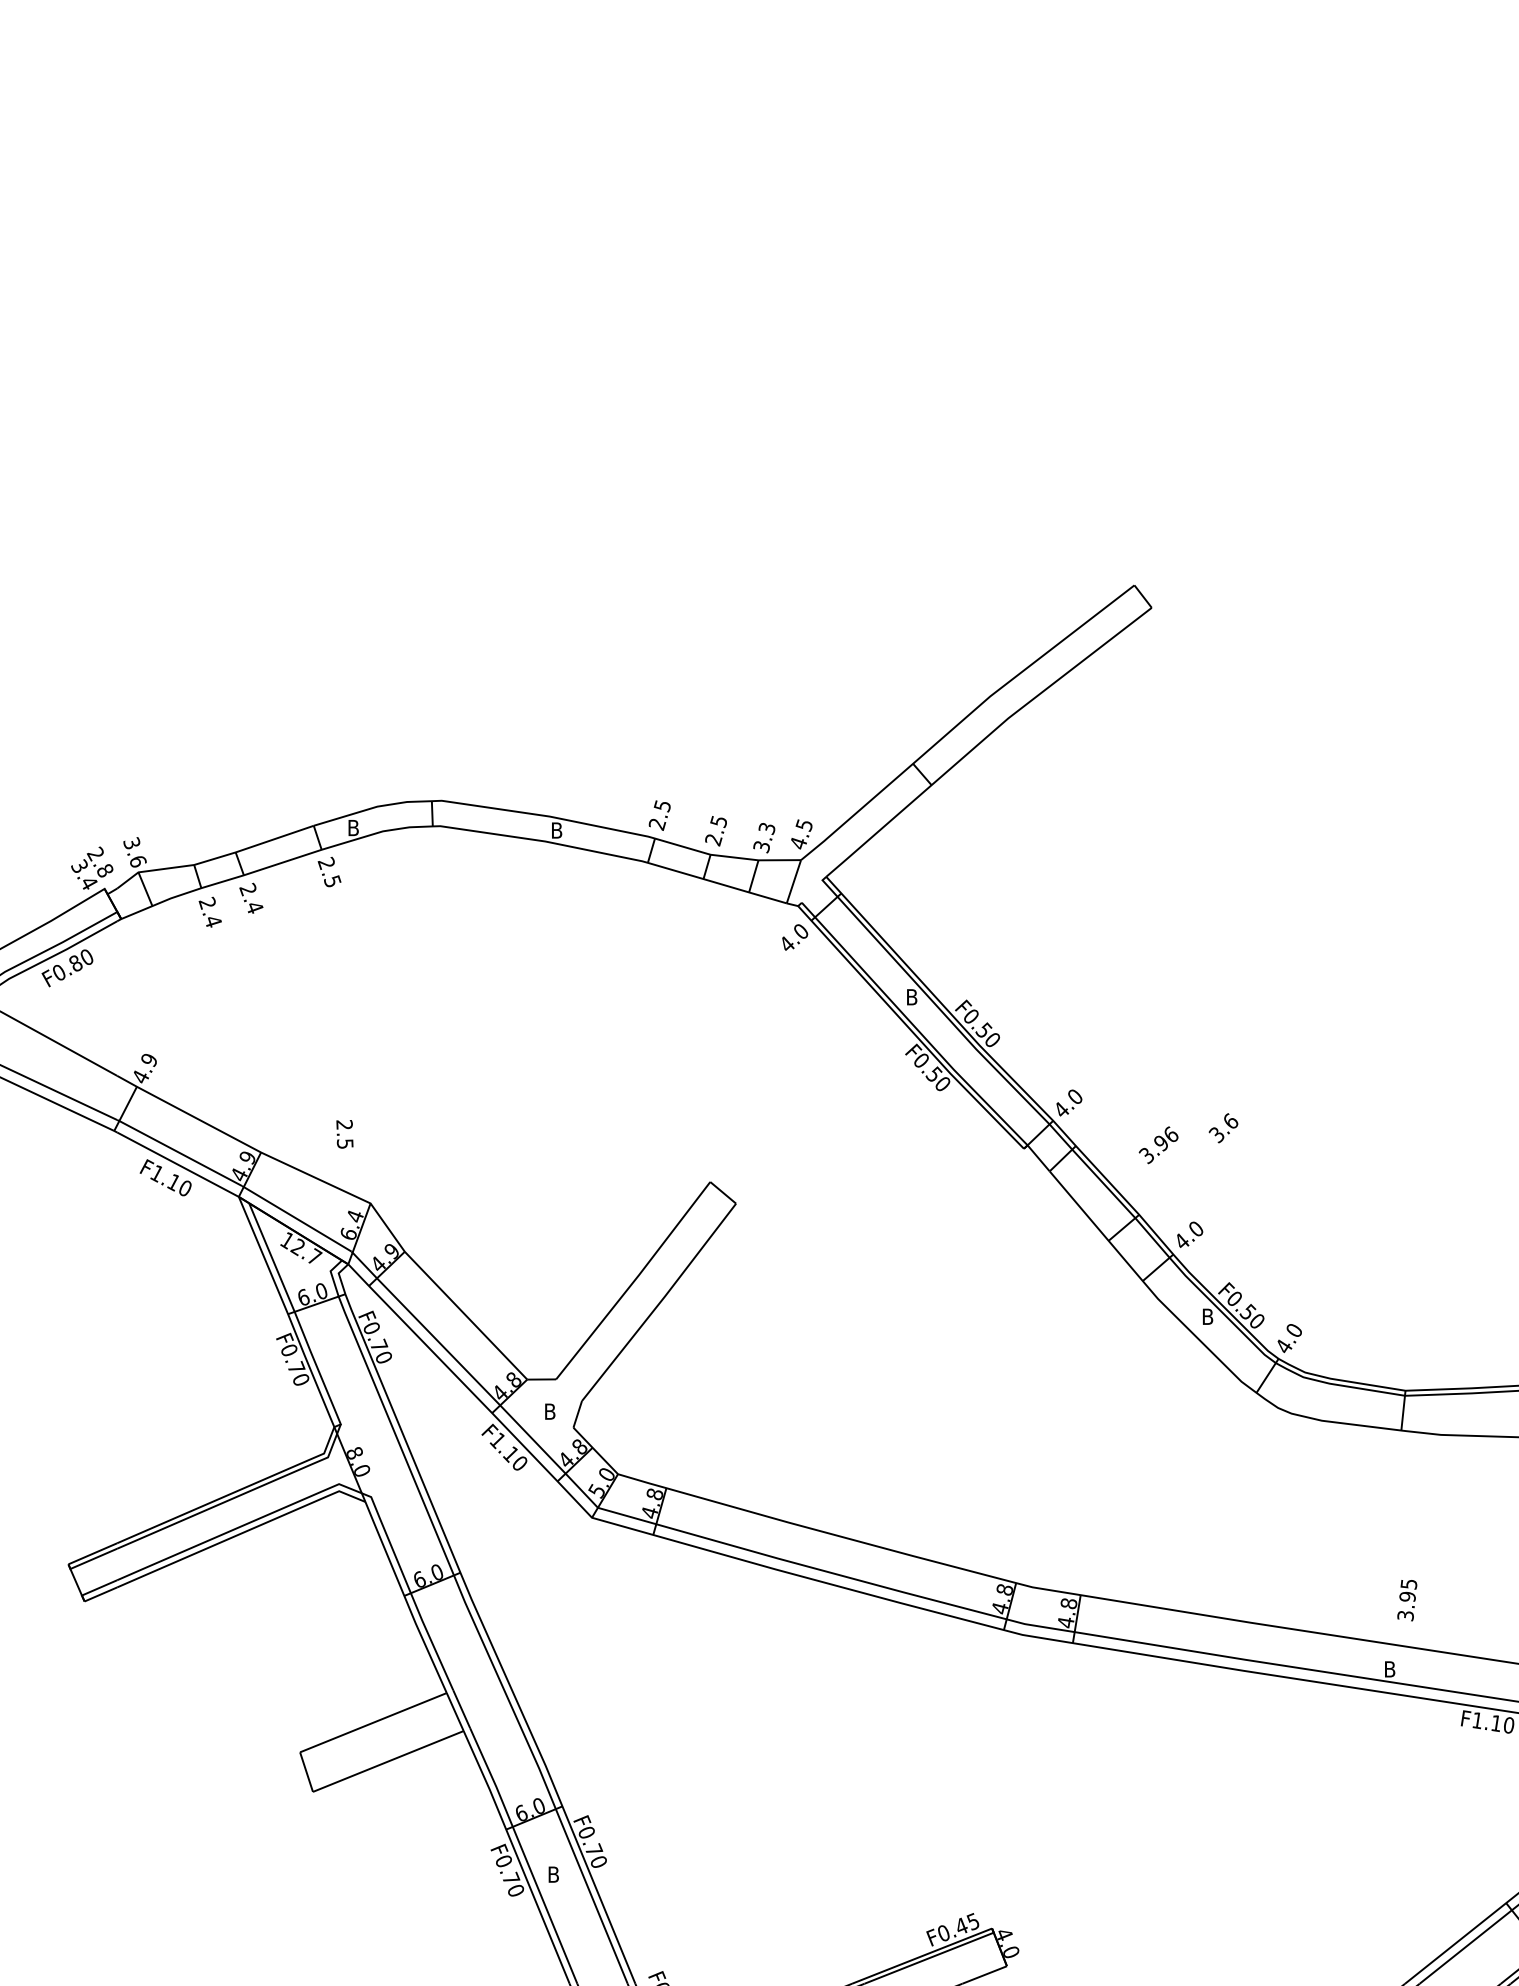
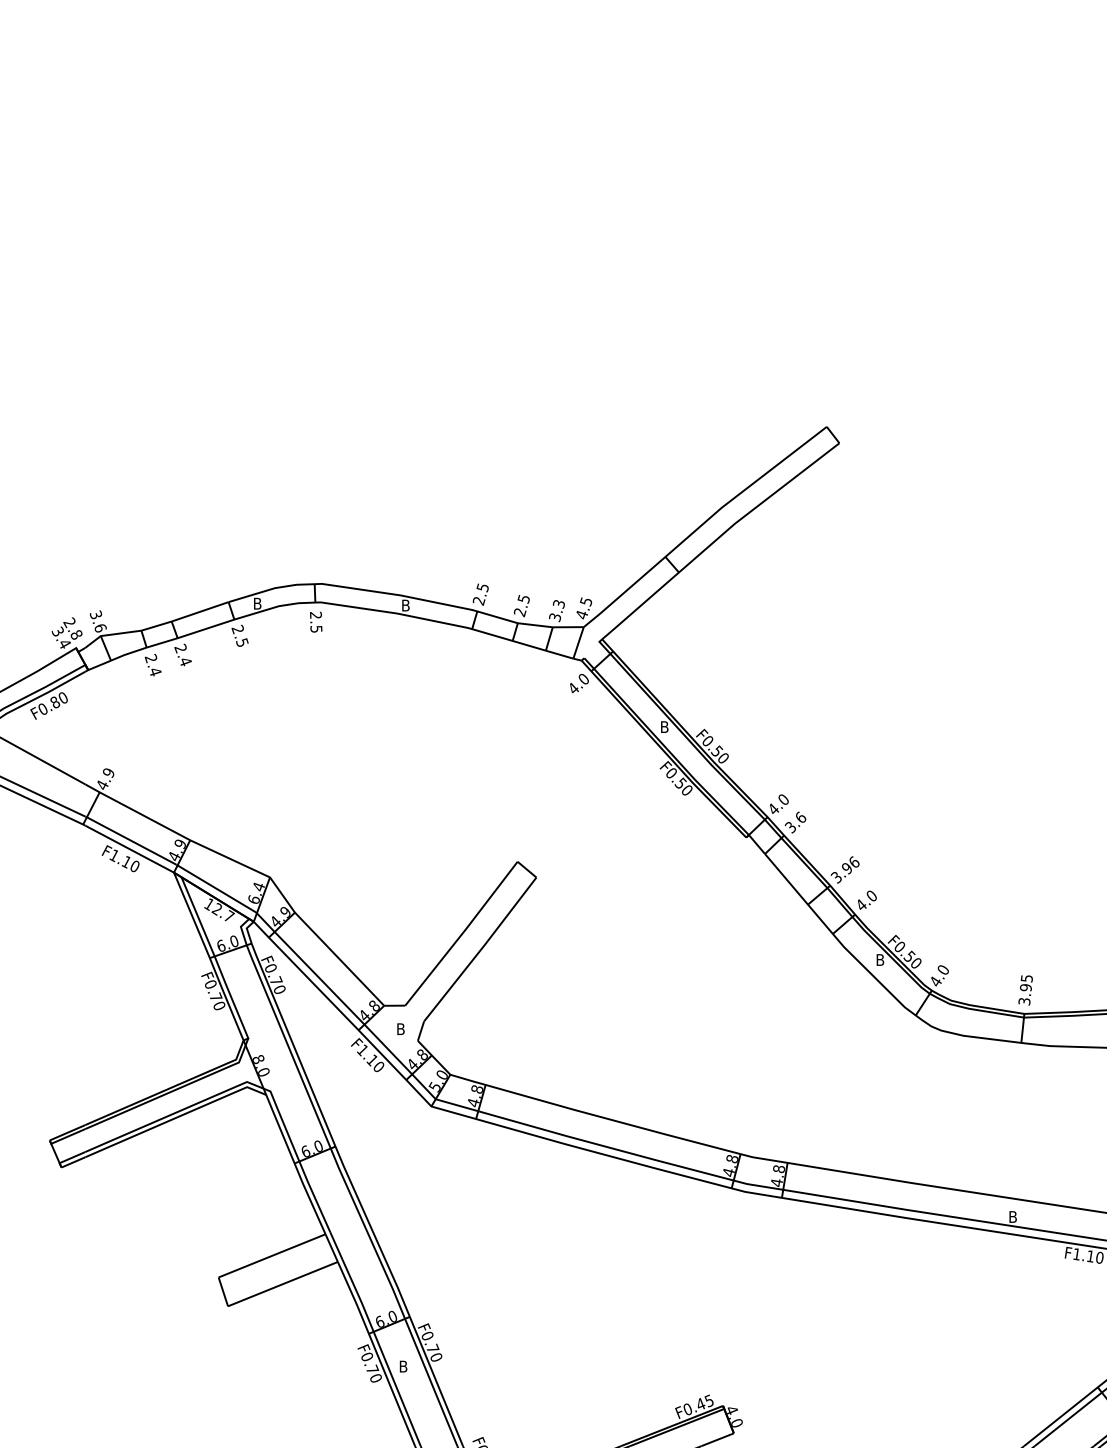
text: (1223, 1128) -> (795, 822), moved
text: (344, 1134) -> (315, 622), moved
text: (1158, 1145) -> (845, 870), moved
text: (1407, 1600) -> (1025, 990), moved

